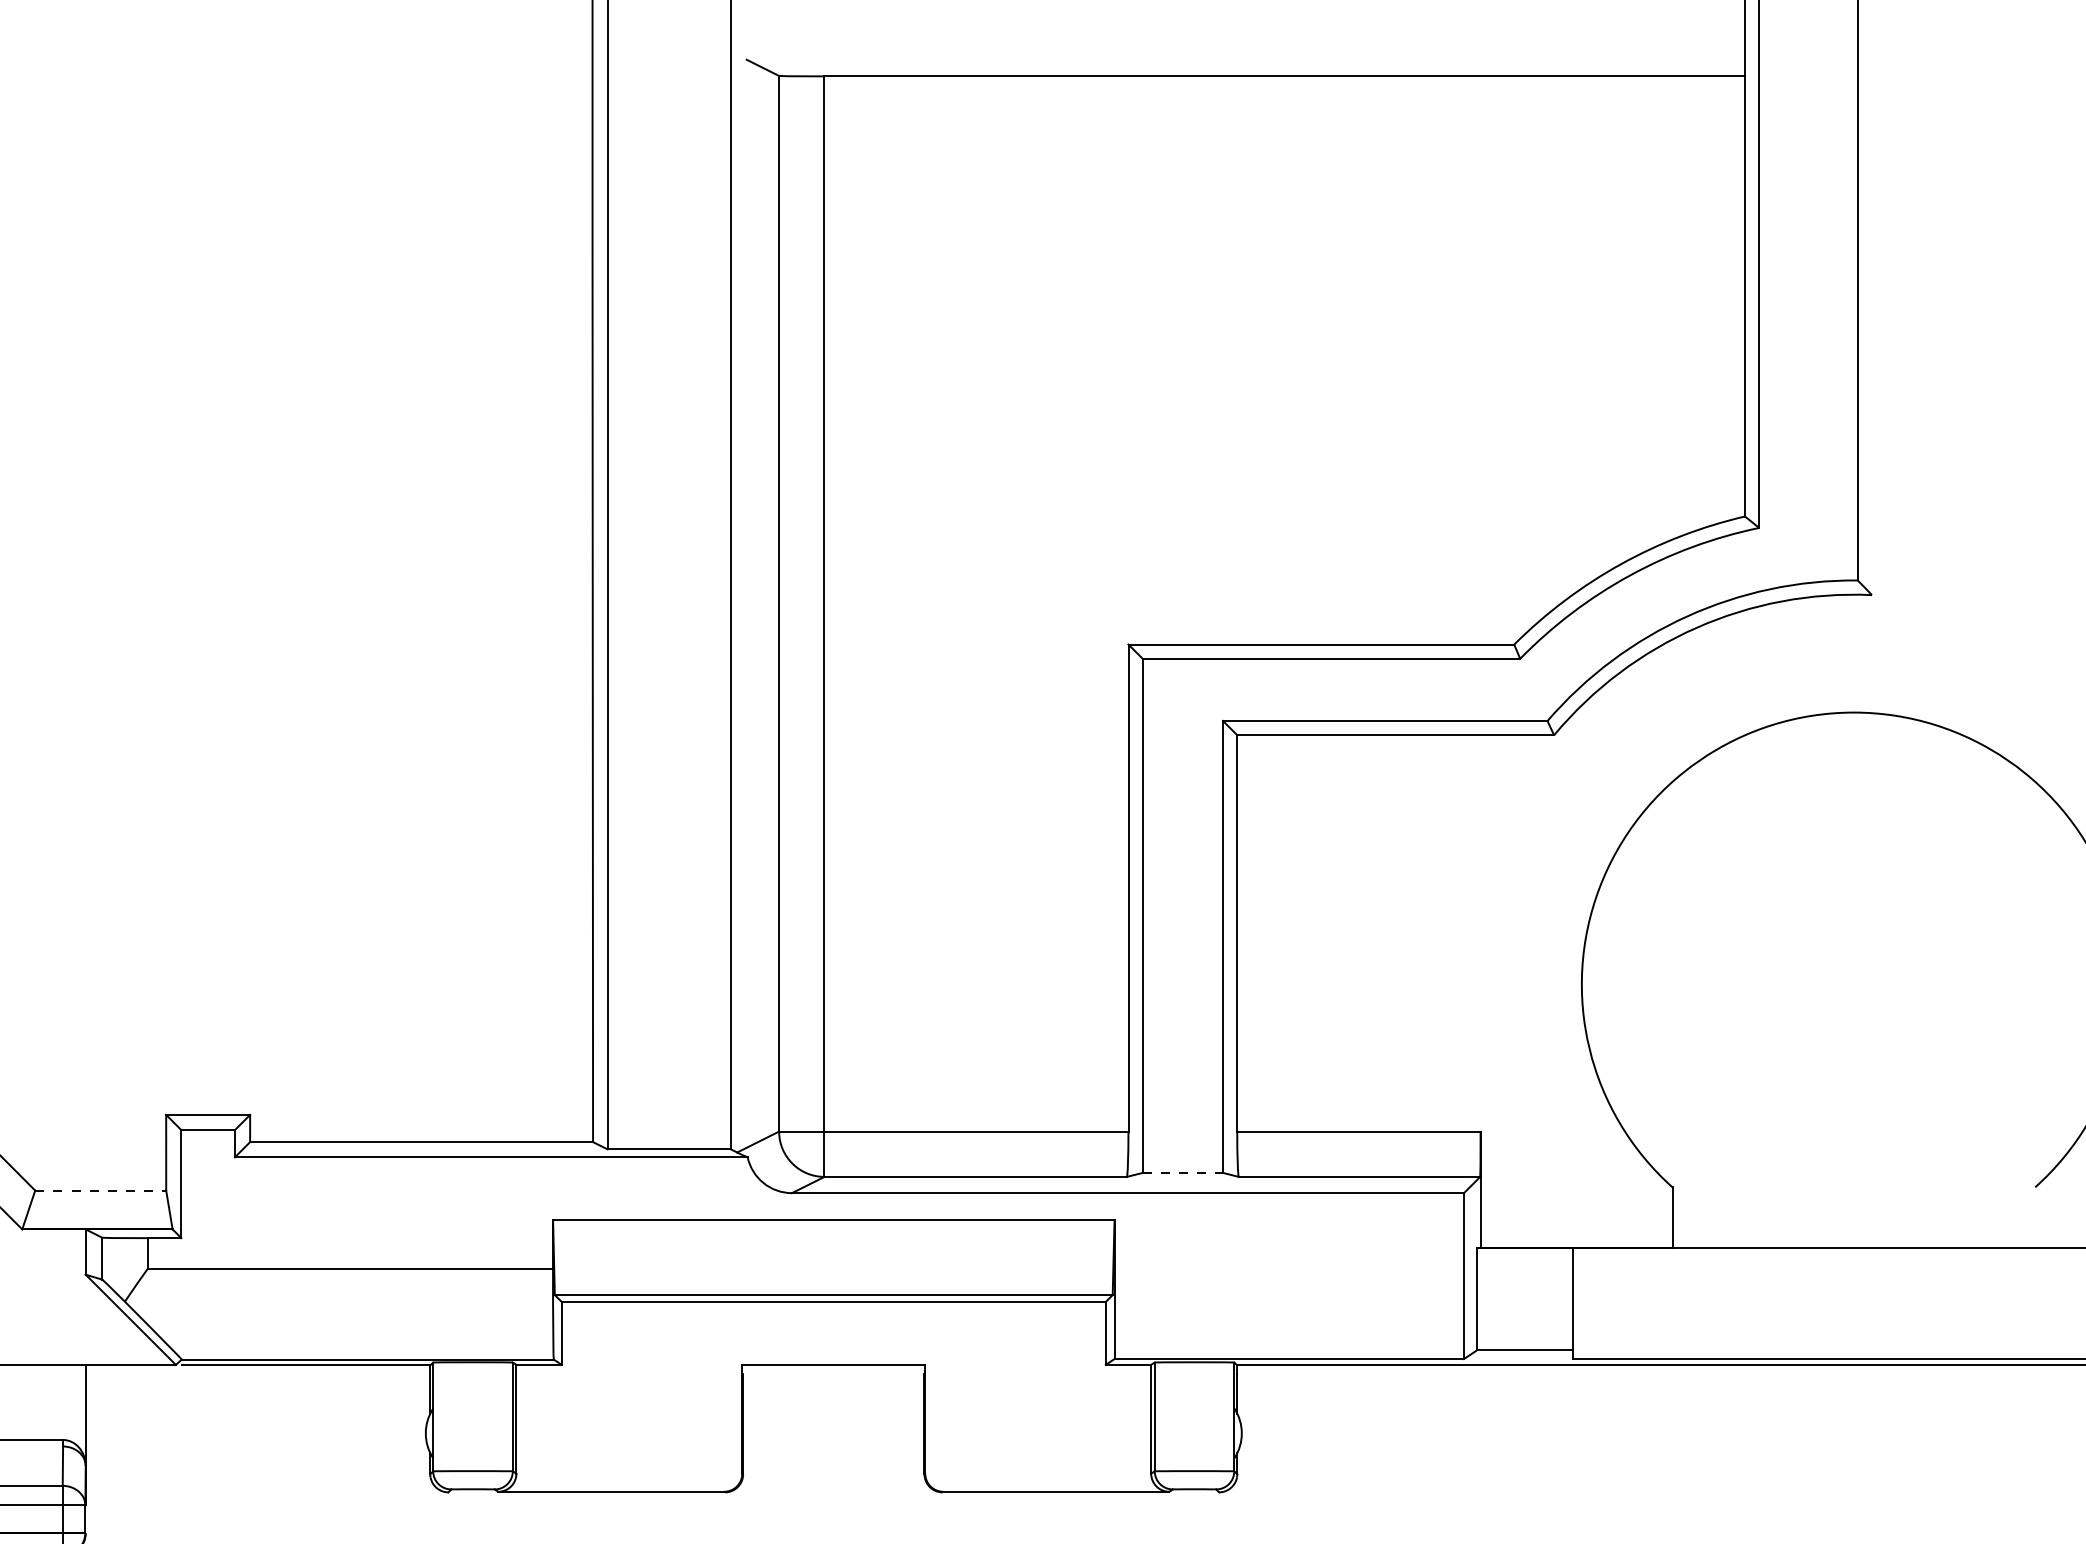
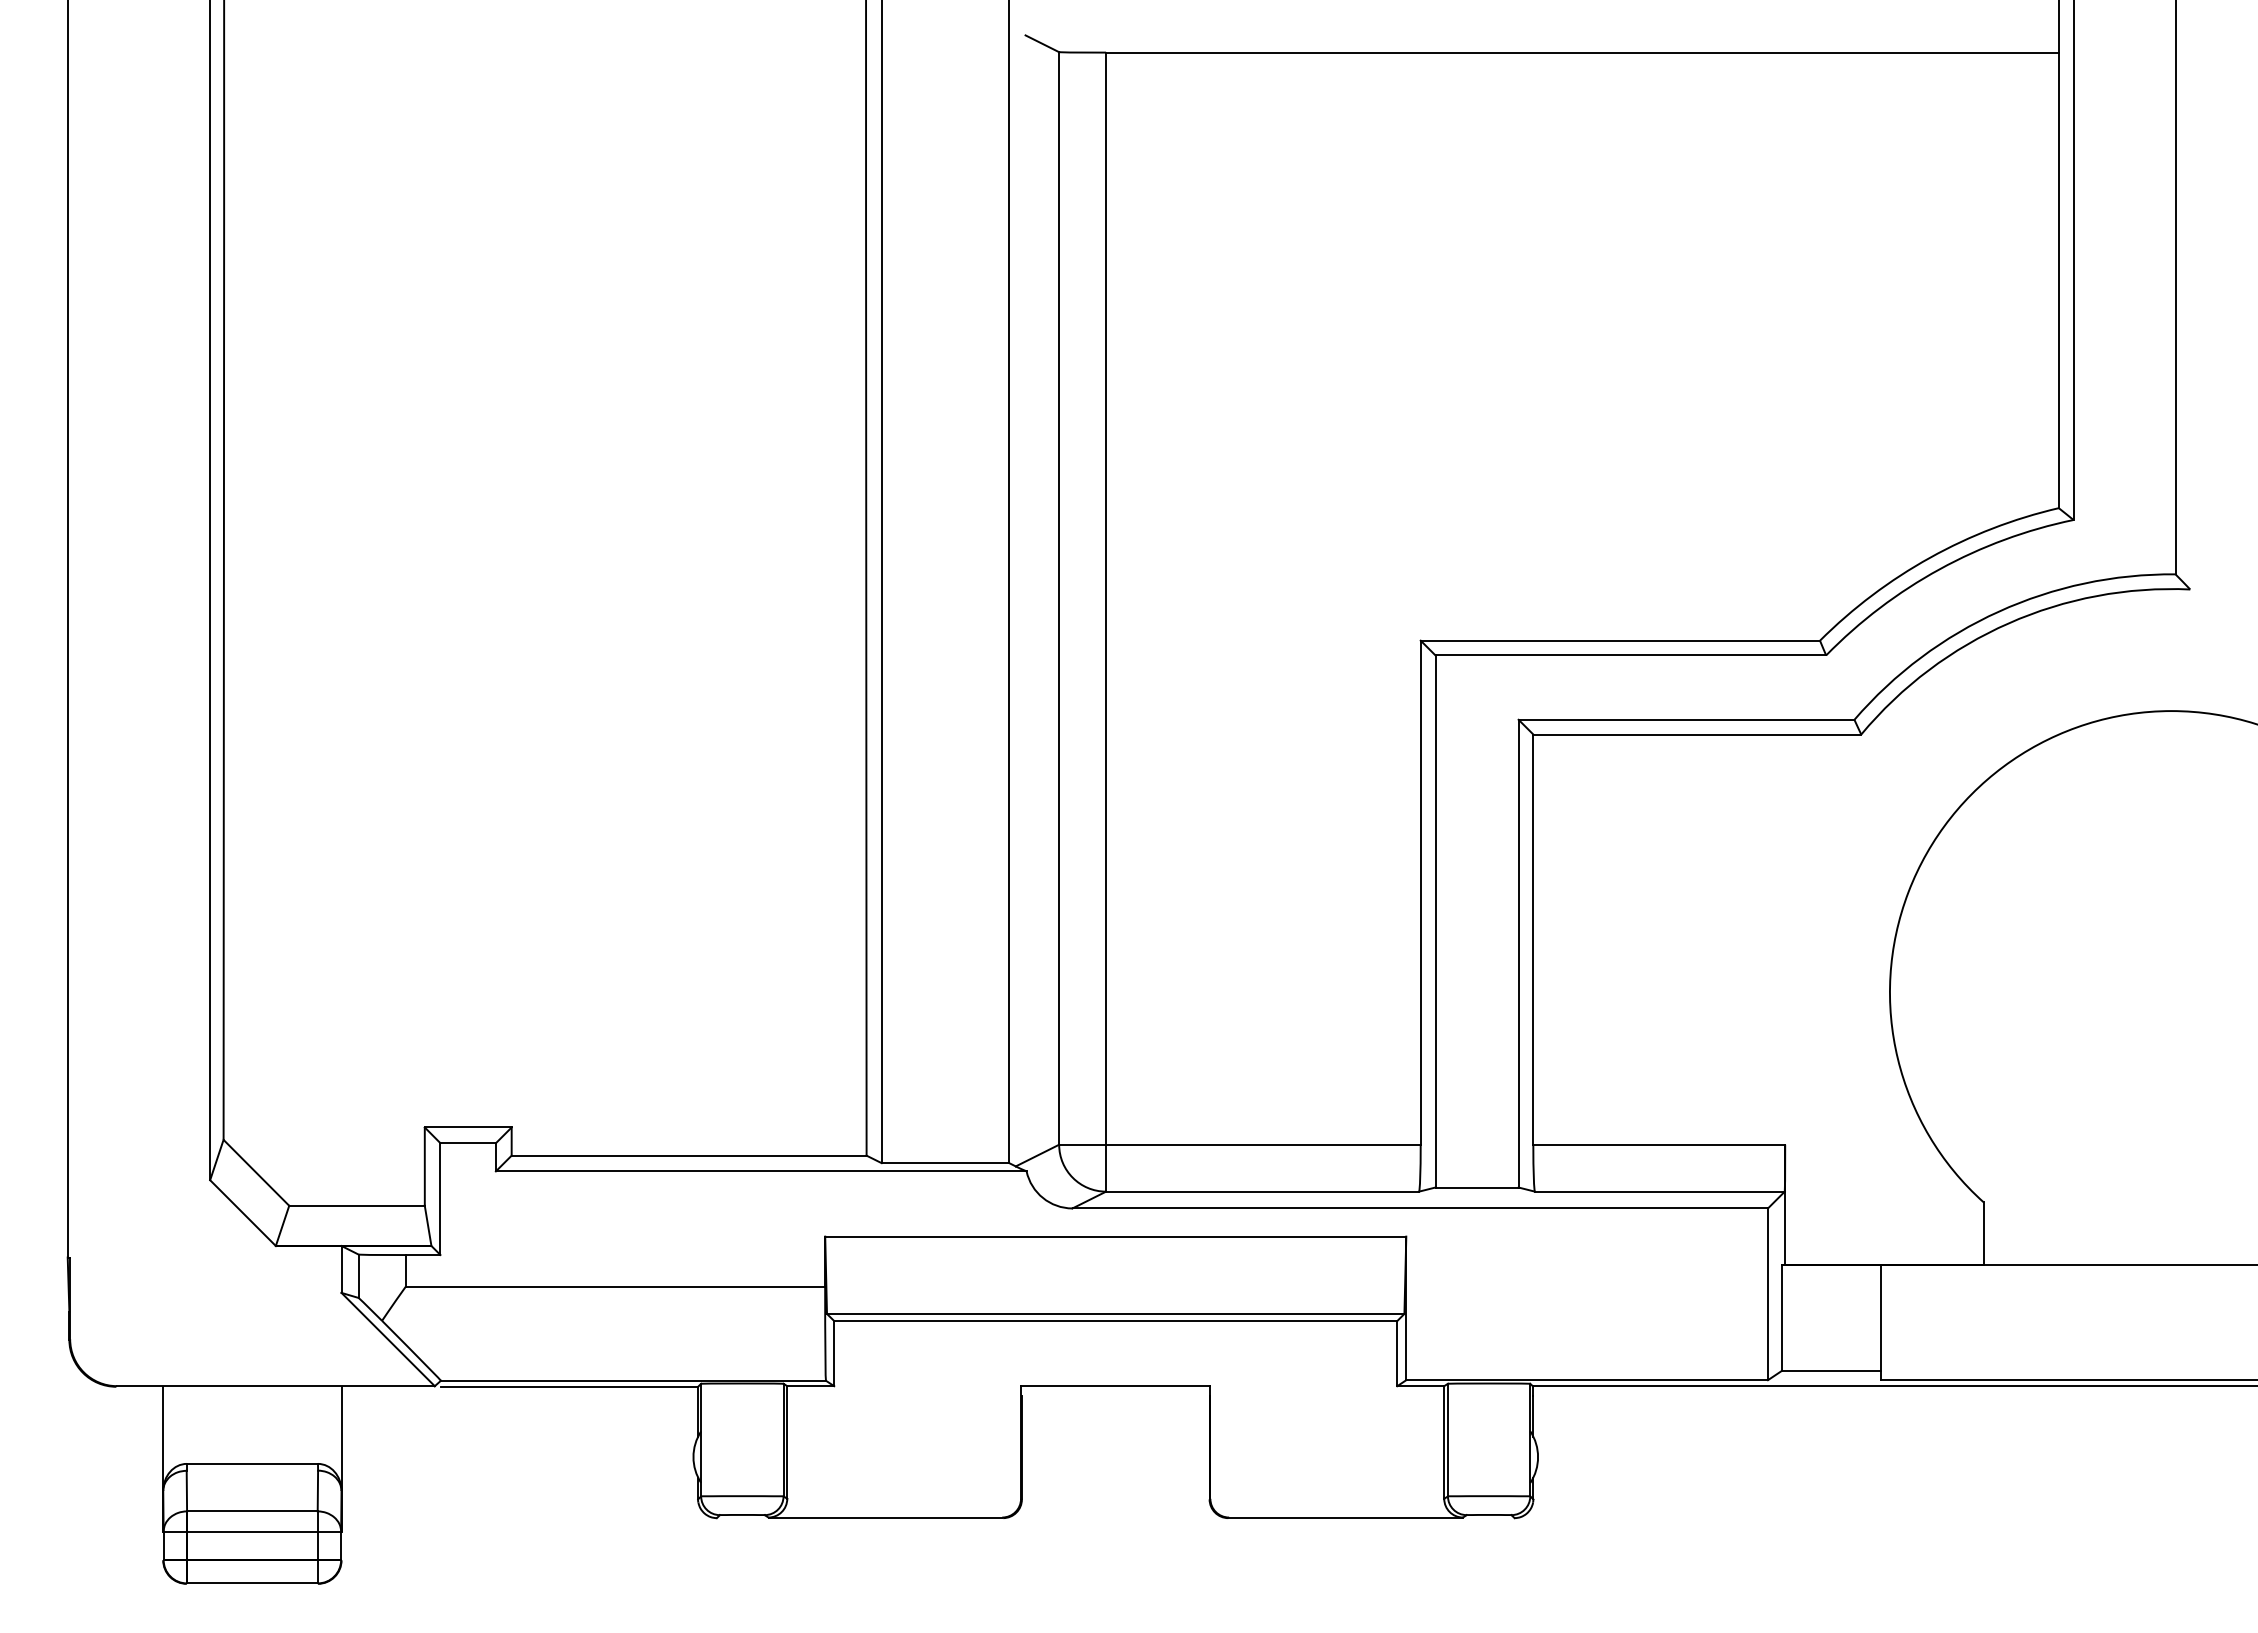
line: (1183, 1172) -> (1477, 1187), dashed -> solid
line: (101, 1190) -> (357, 1205), dashed -> solid

